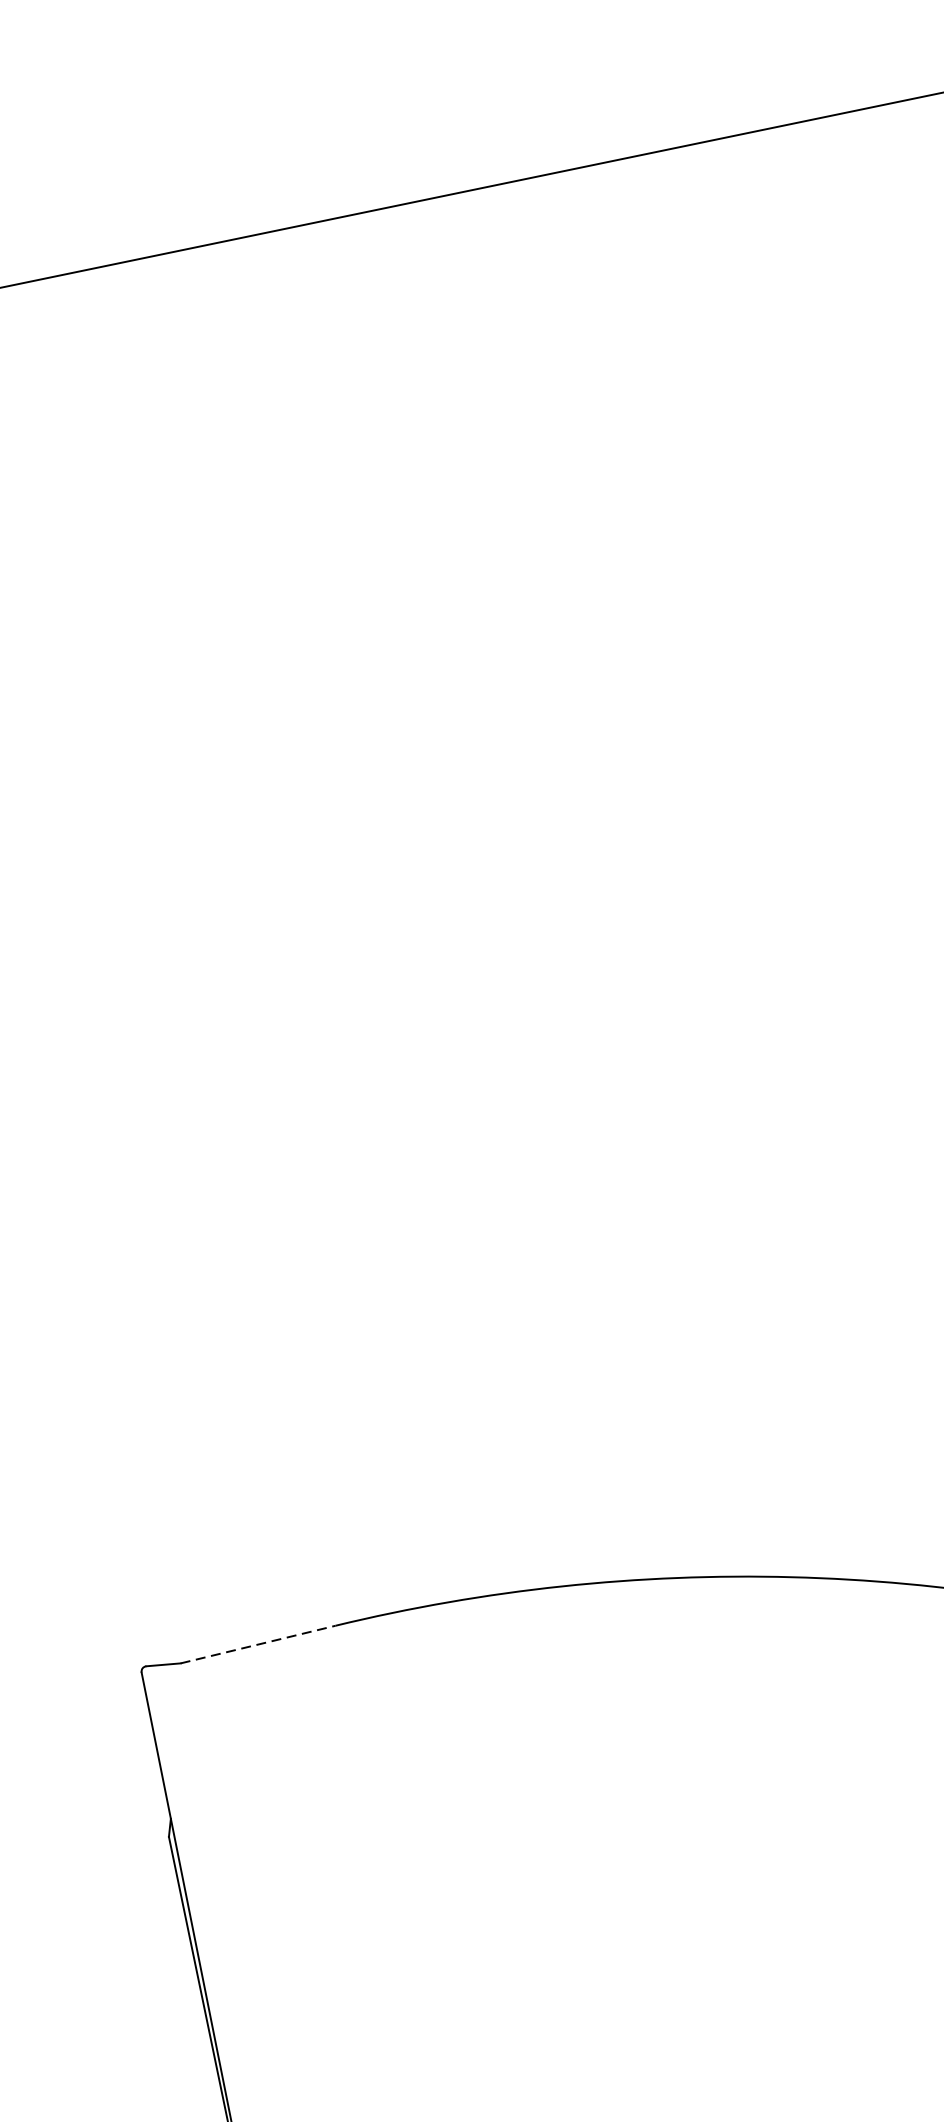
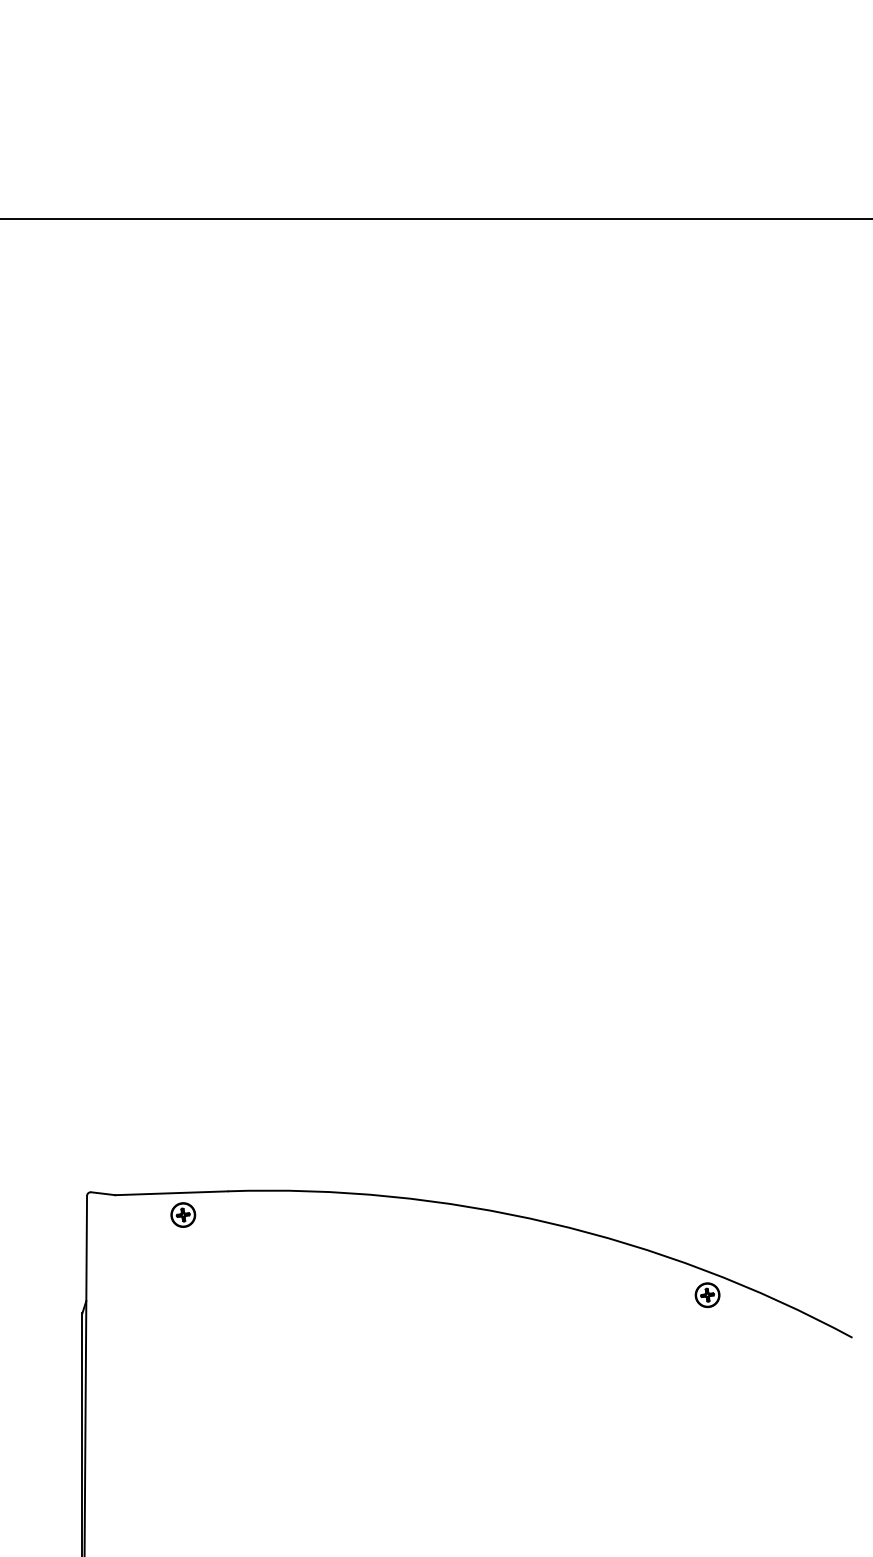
line: (259, 1644) -> (172, 1193), dashed -> solid
part: (280, 1670) -> (183, 1214), added

